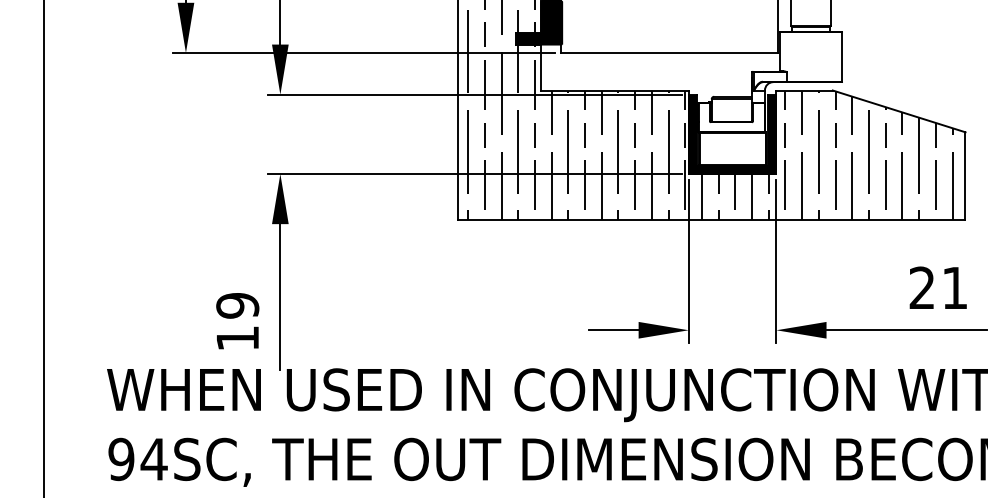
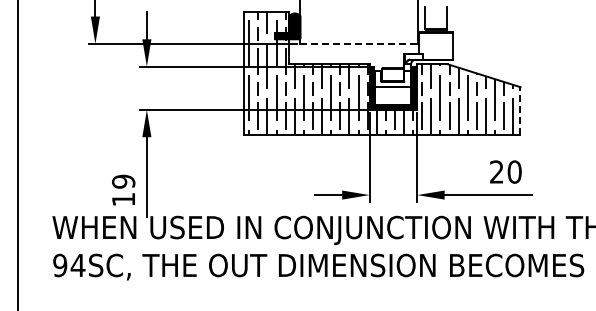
line: (670, 52) -> (359, 43), solid -> dashed
line: (965, 176) -> (520, 111), solid -> dashed
text: (954, 287) -> (514, 171), 21 -> 20

